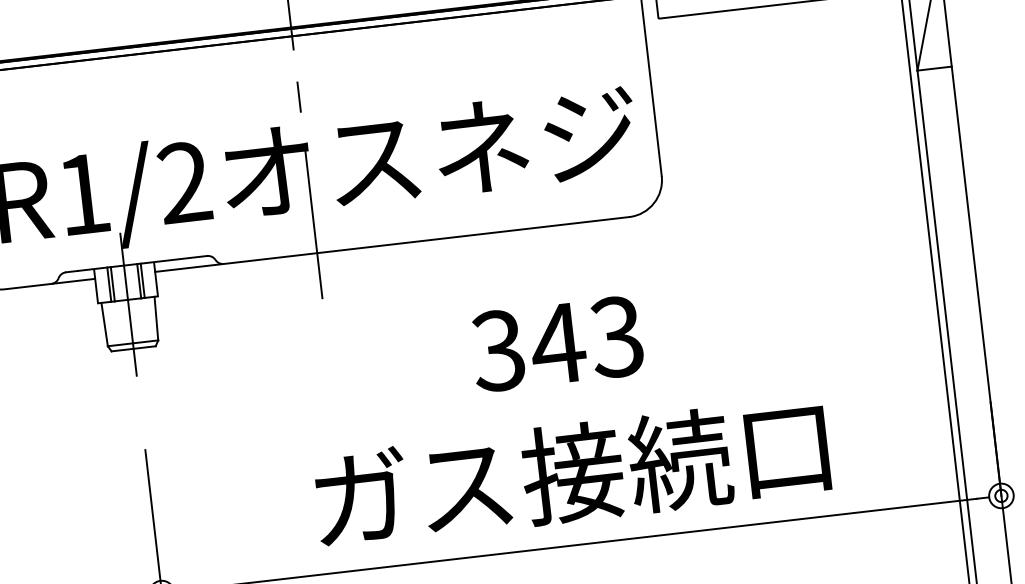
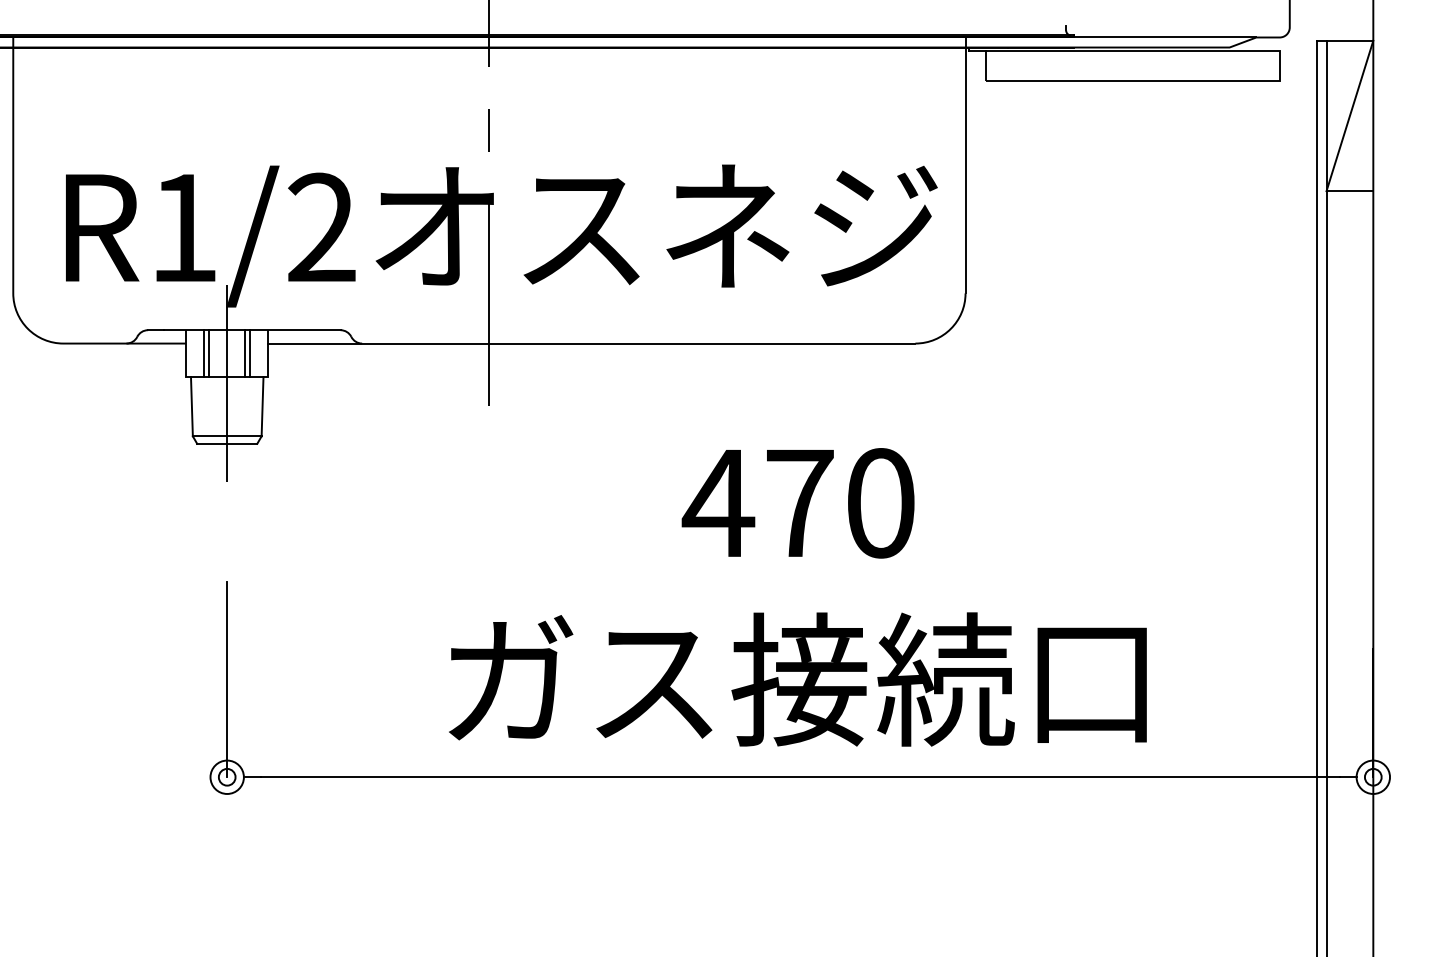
text: (556, 344) -> (797, 503), 343 -> 470

